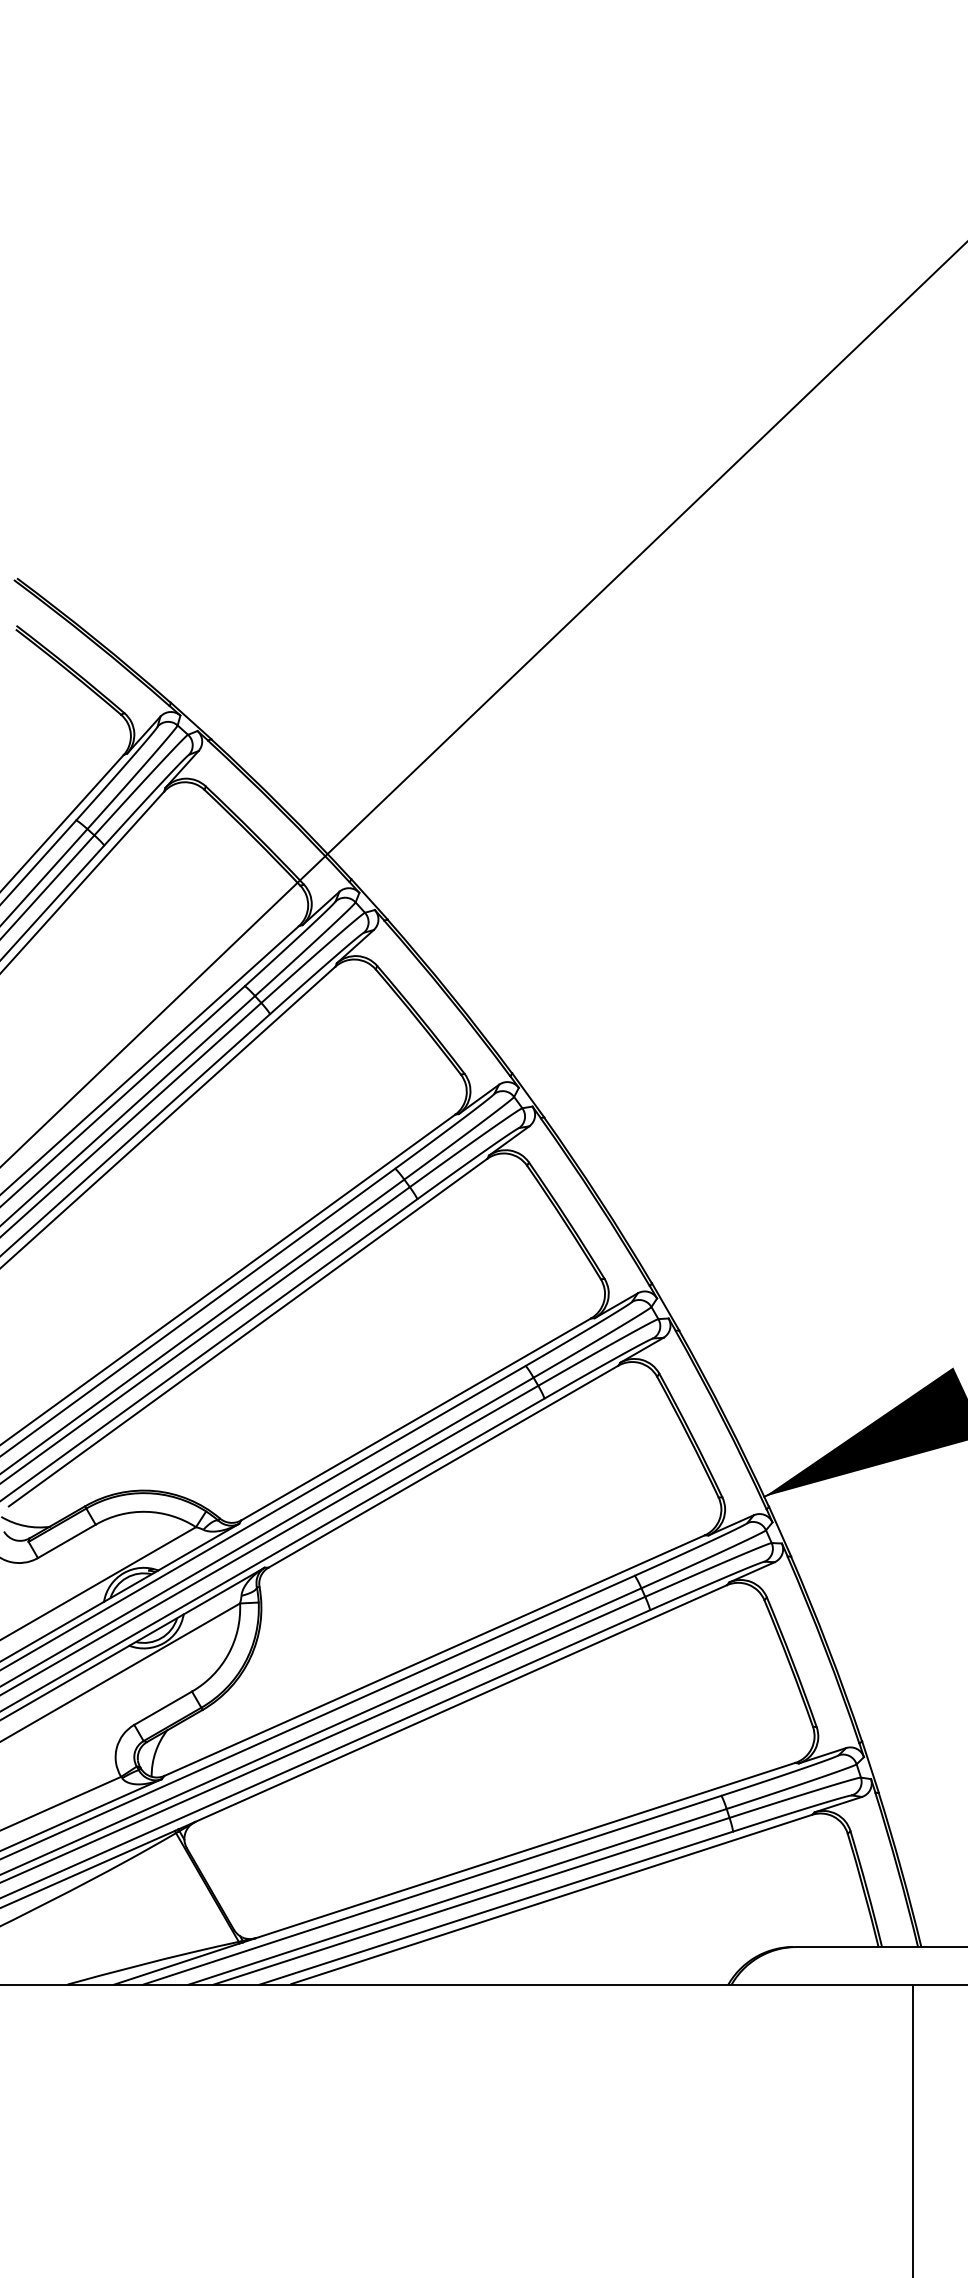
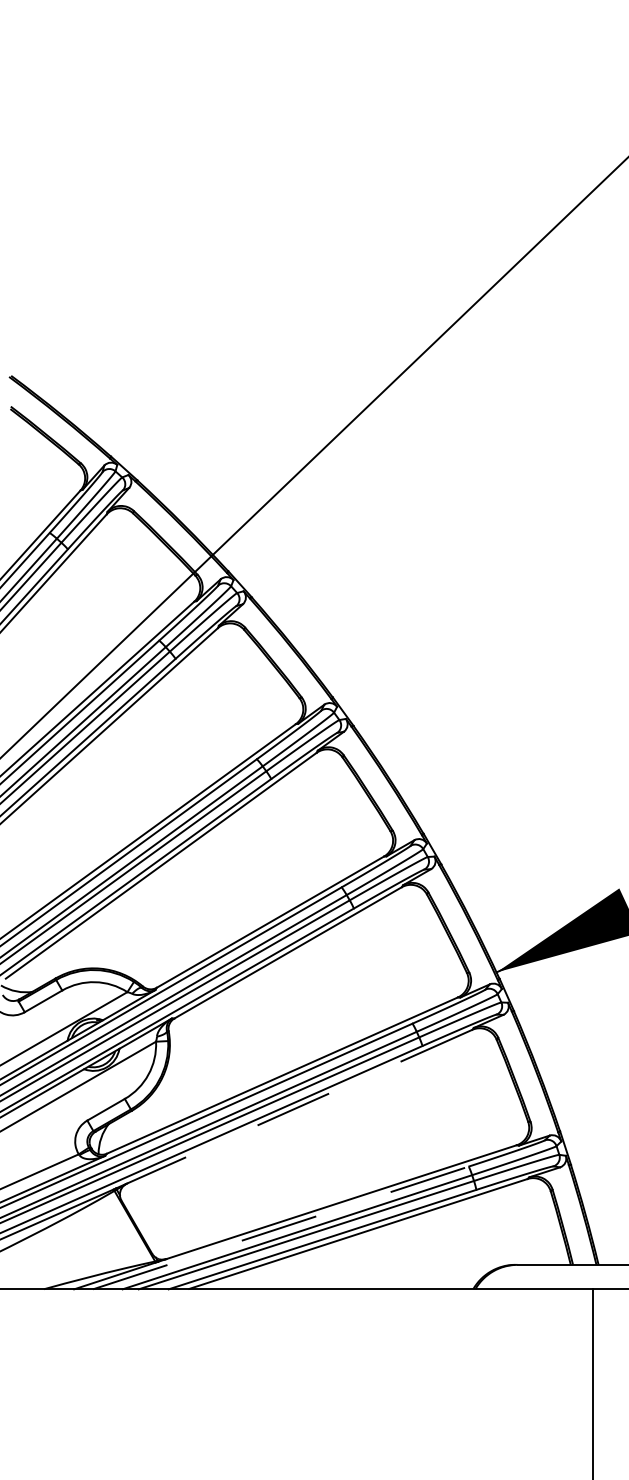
line: (460, 1703) -> (299, 1106), solid -> dashed
line: (431, 1891) -> (280, 1228), solid -> dashed

